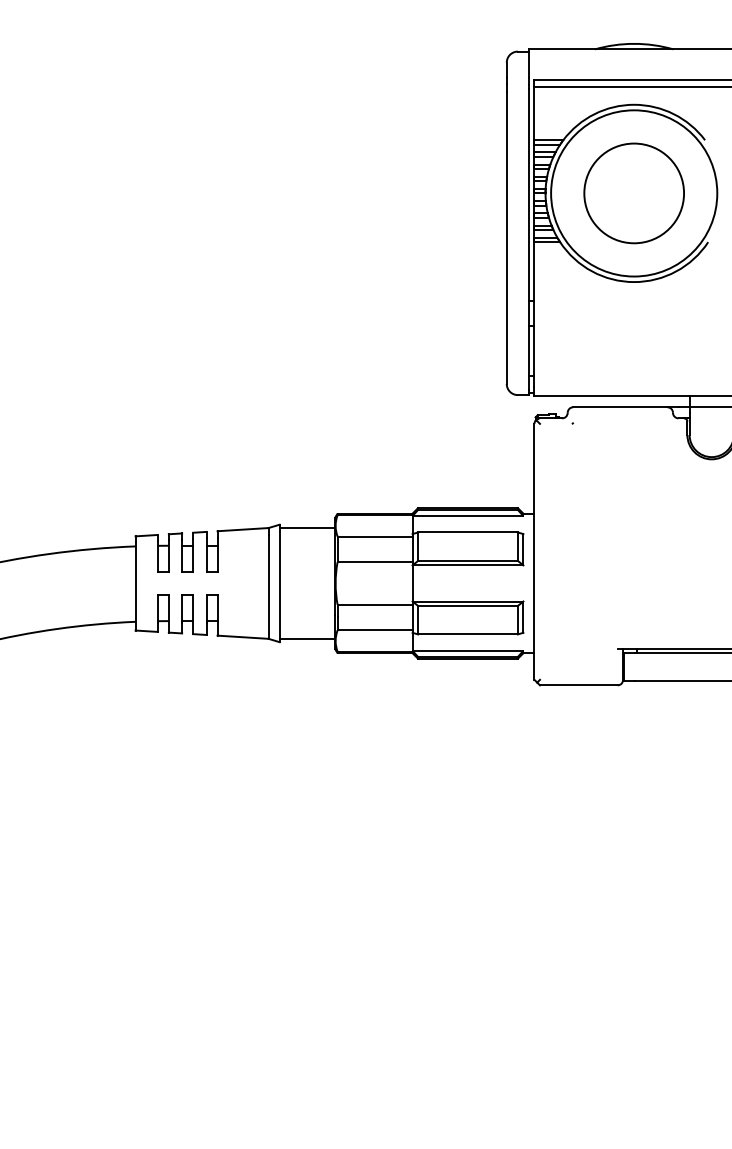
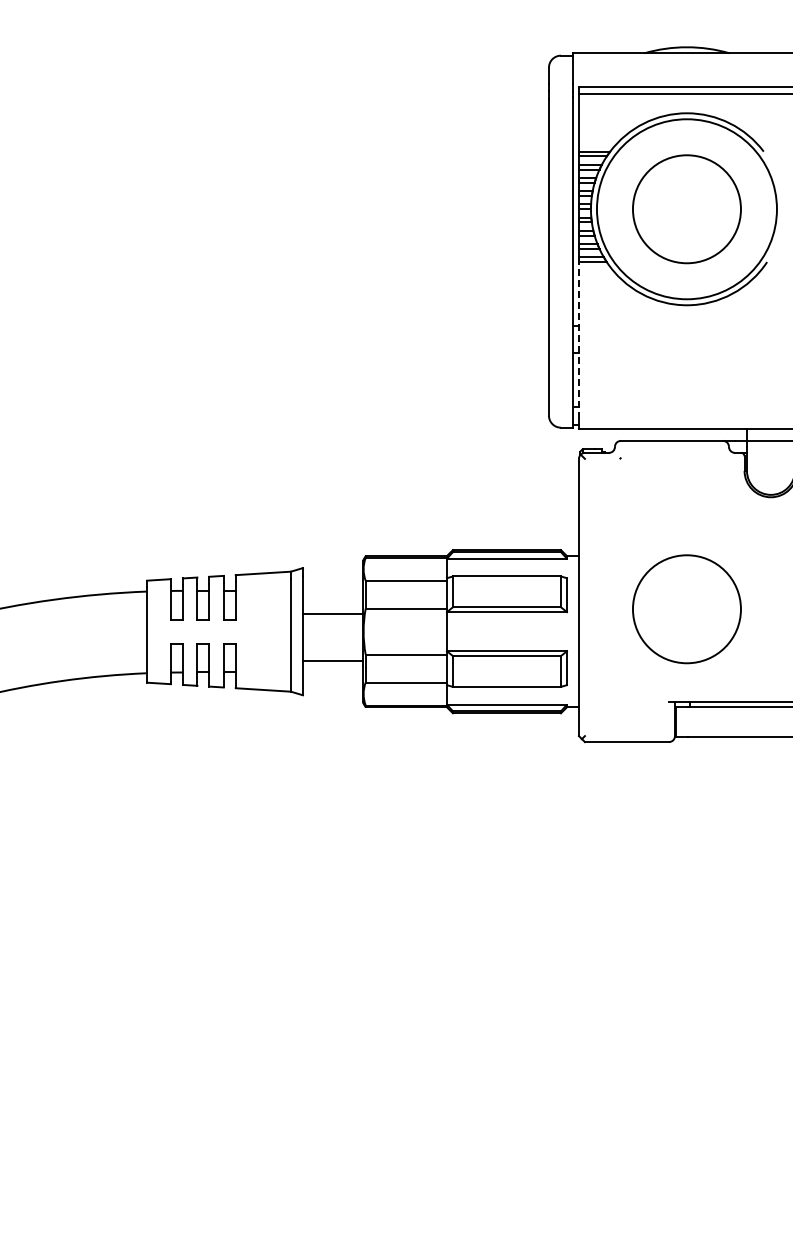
line: (534, 314) -> (578, 340), solid -> dashed
line: (306, 527) -> (332, 613), moved
circle: (633, 562) -> (686, 609), added
line: (306, 638) -> (332, 660), moved

